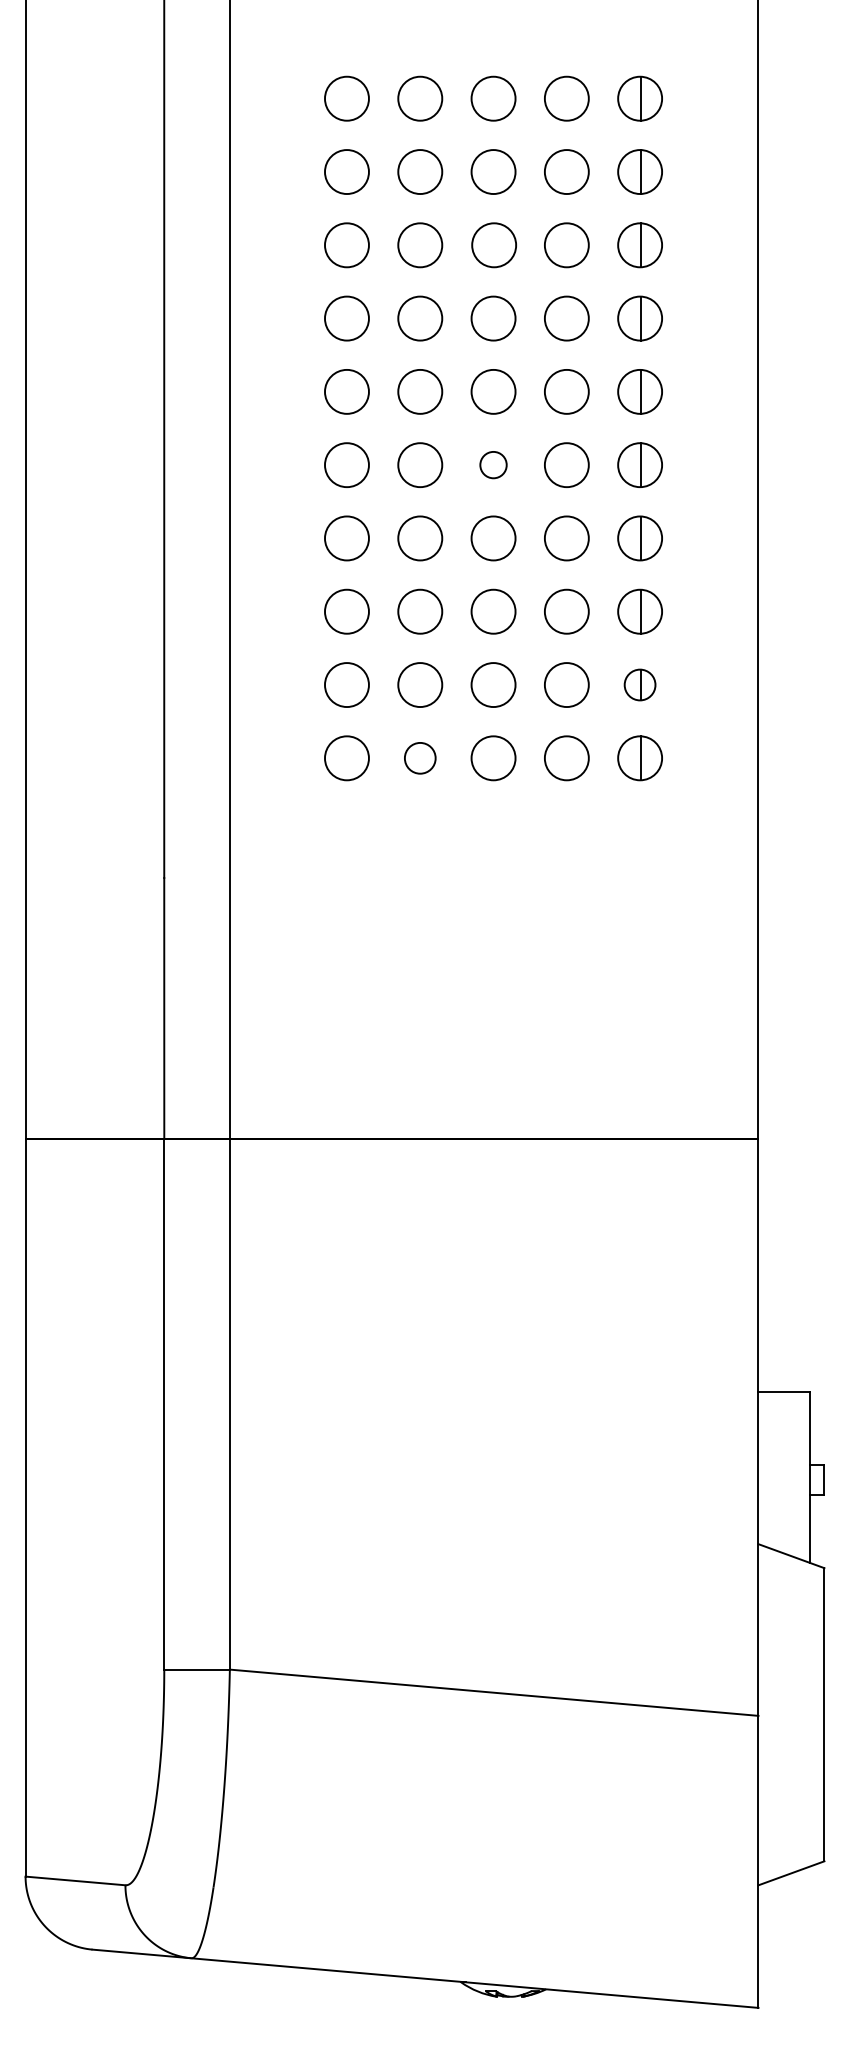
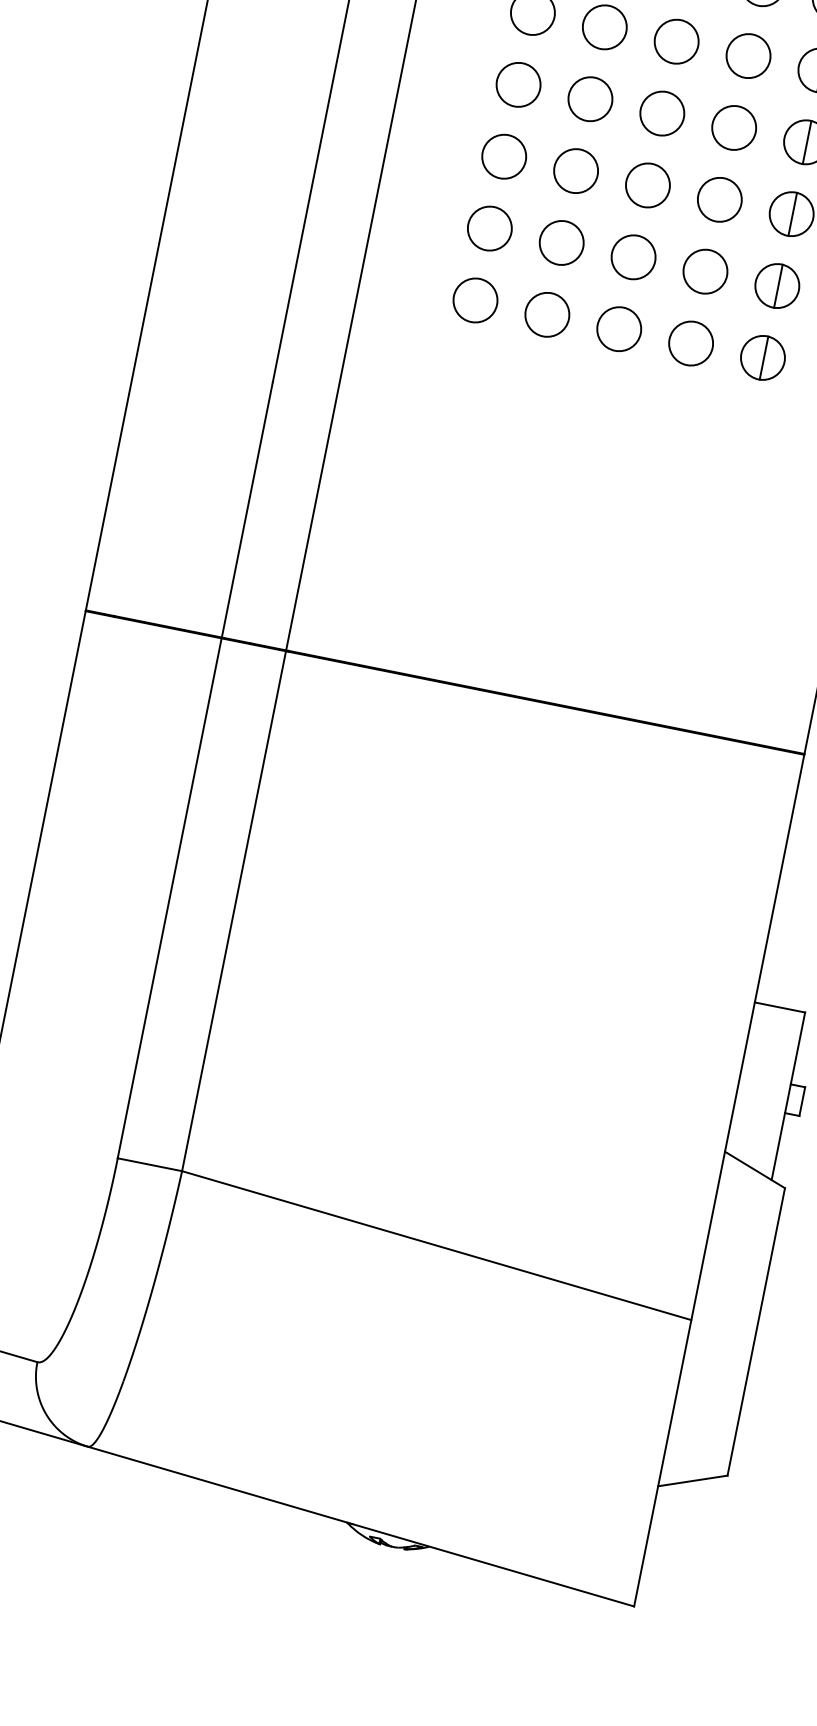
circle: (493, 464) -> (676, 41), size x1.67
part: (639, 684) -> (776, 285), size x1.43
circle: (420, 758) -> (547, 315), size x1.43

